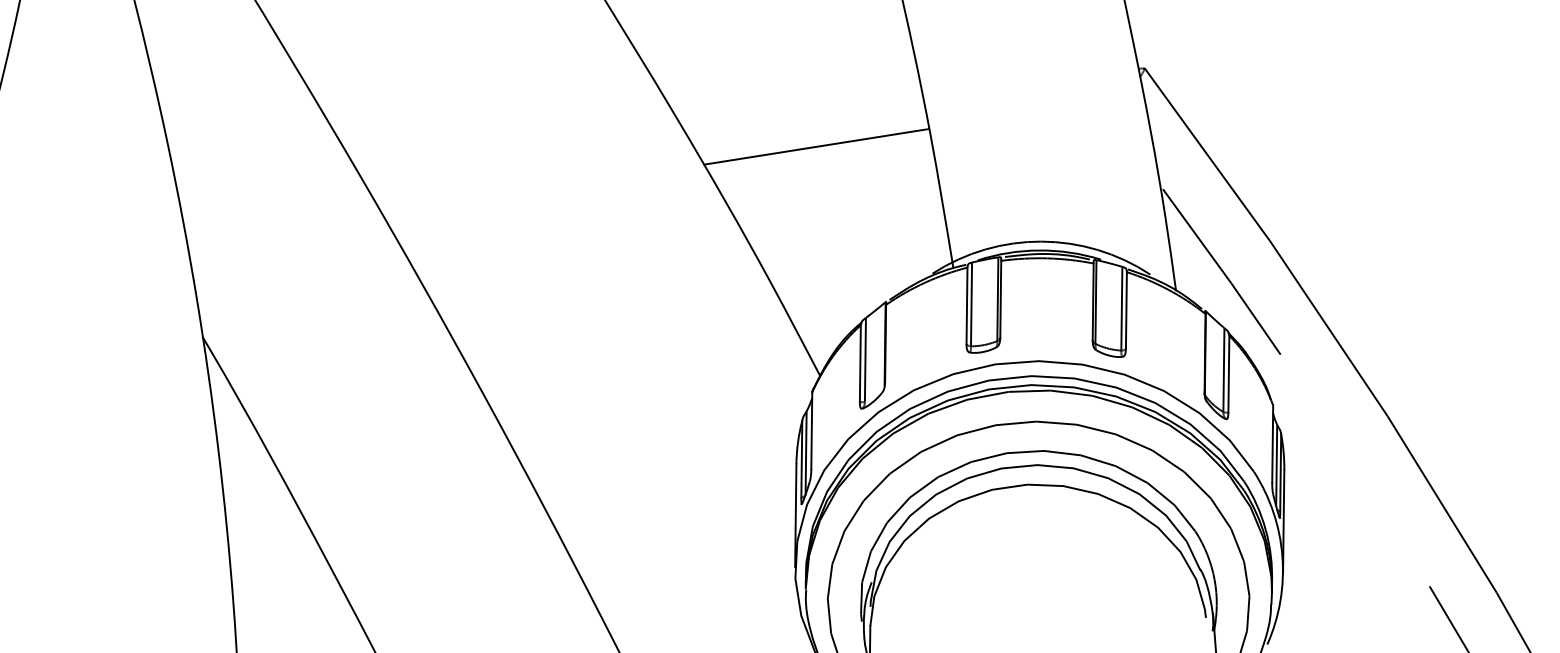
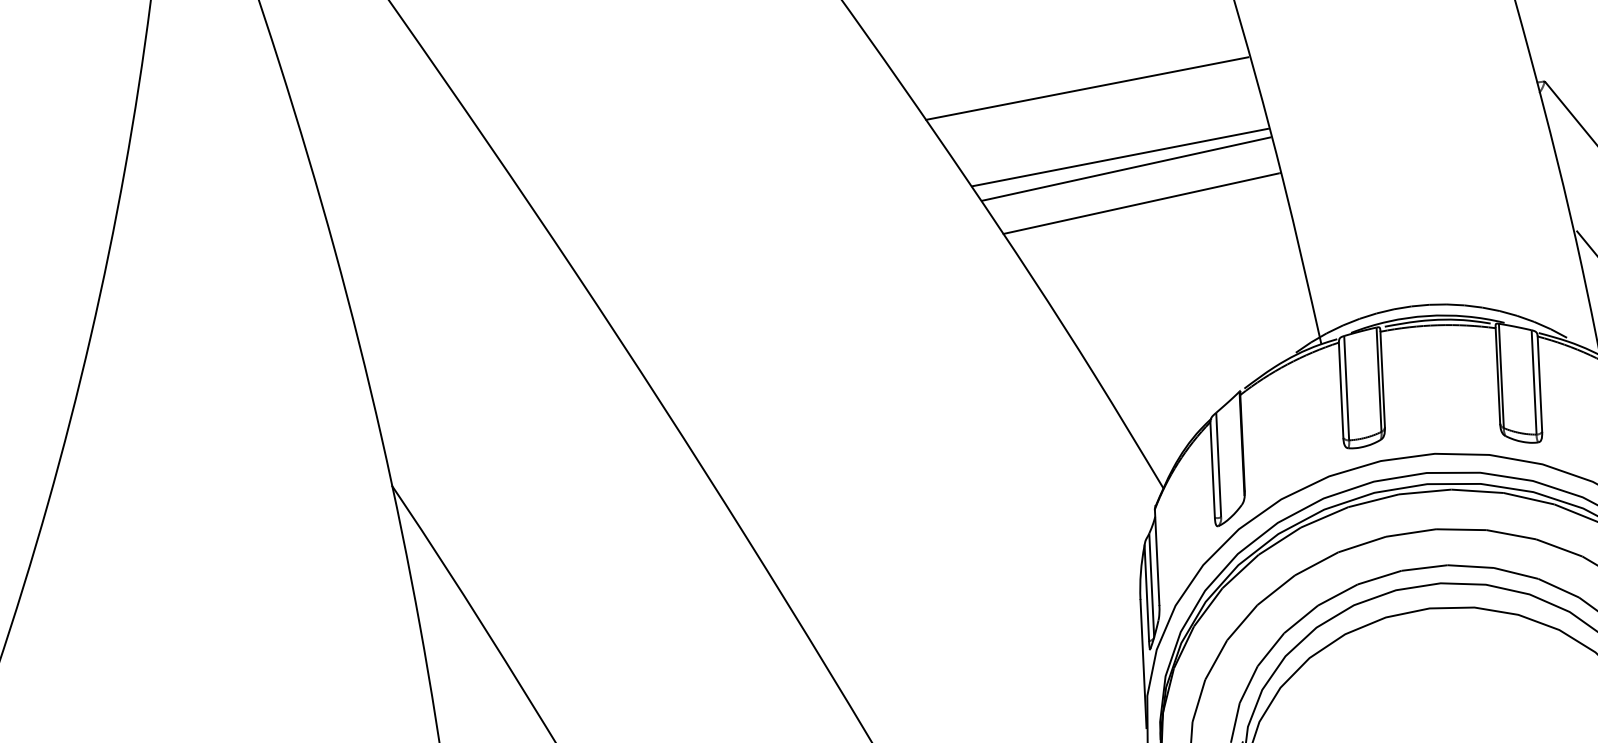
line: (778, 51) -> (1087, 87), added
line: (800, 108) -> (1119, 156), added
line: (805, 118) -> (1126, 169), added

